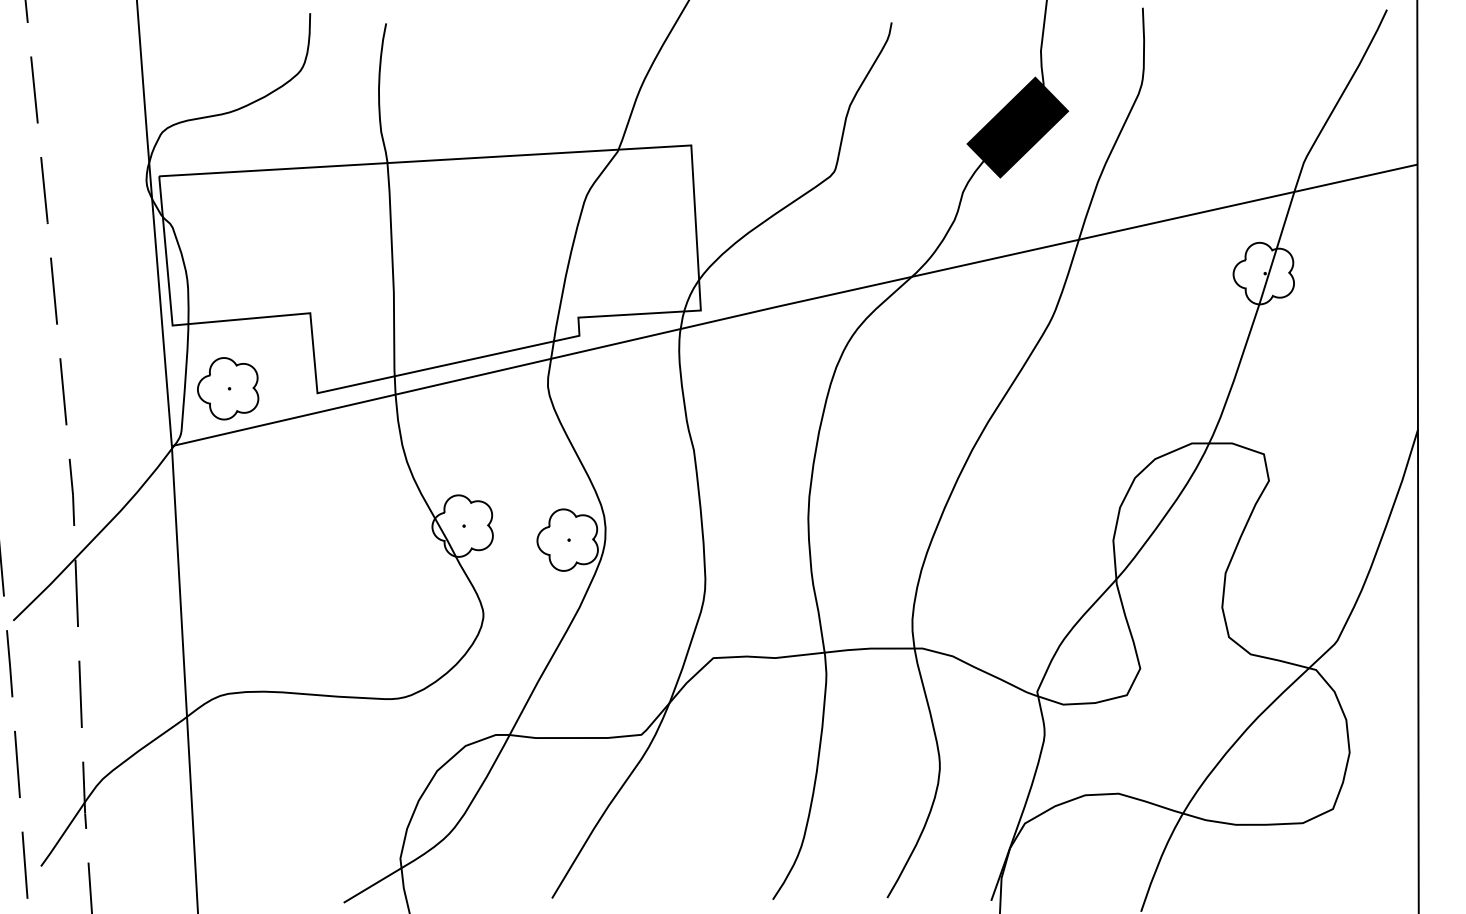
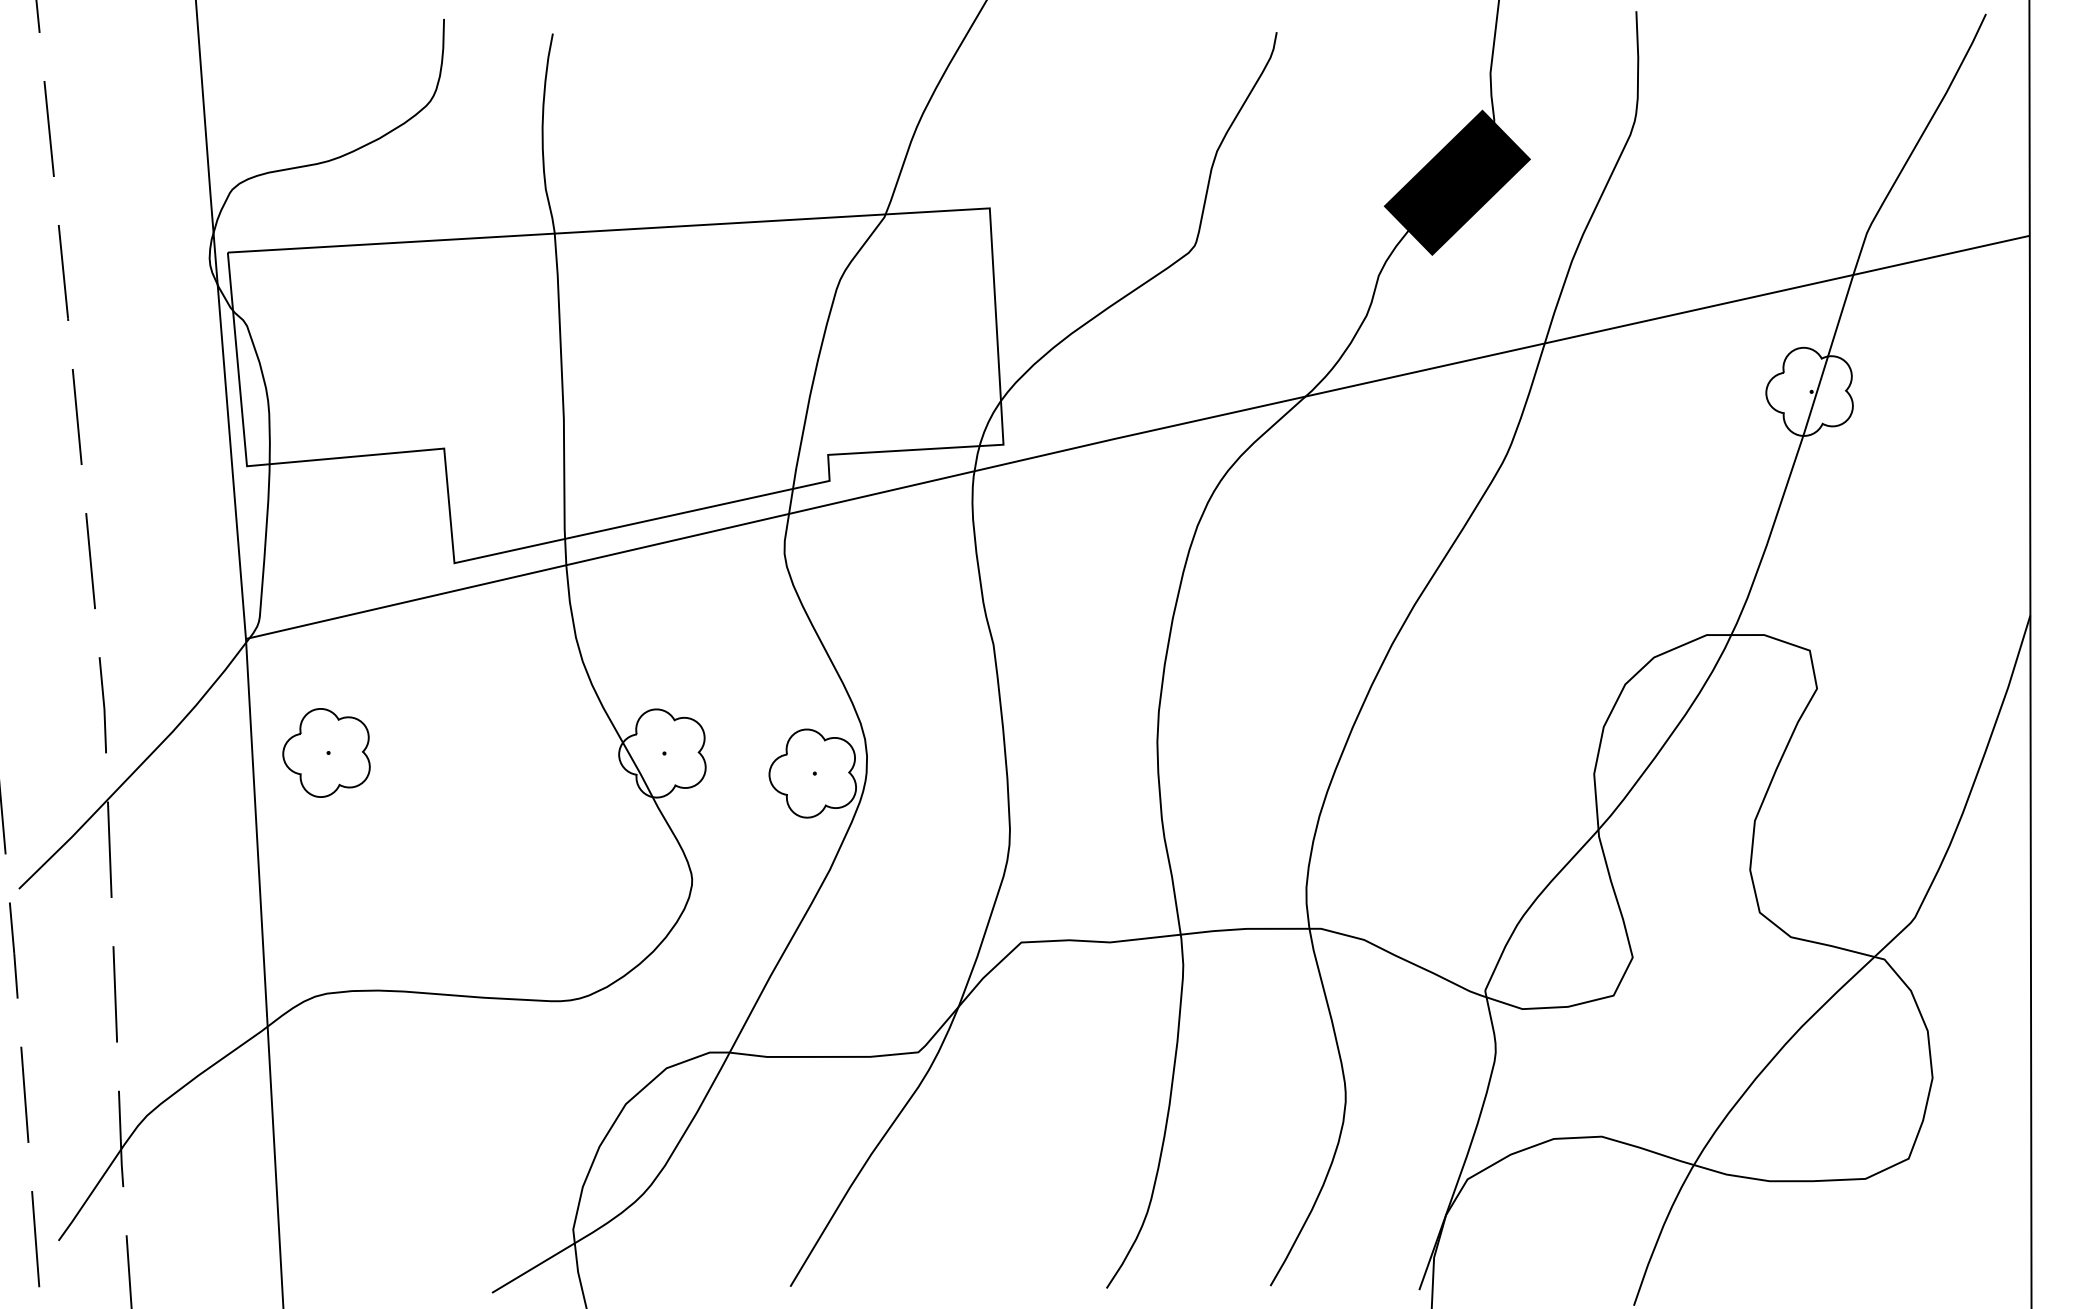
part: (228, 388) -> (327, 752), moved

